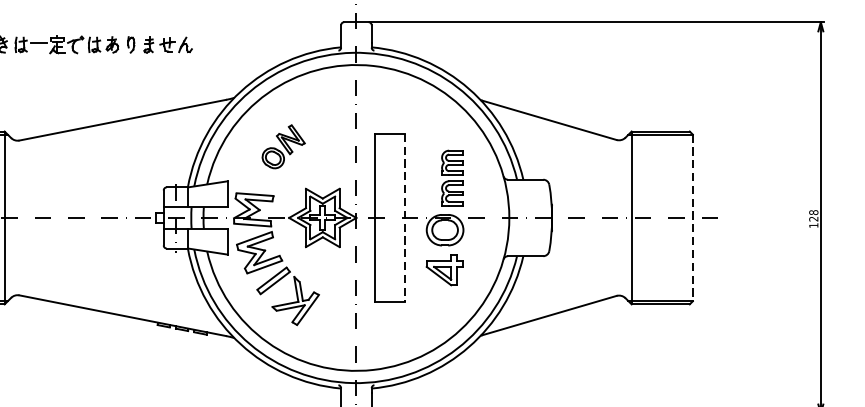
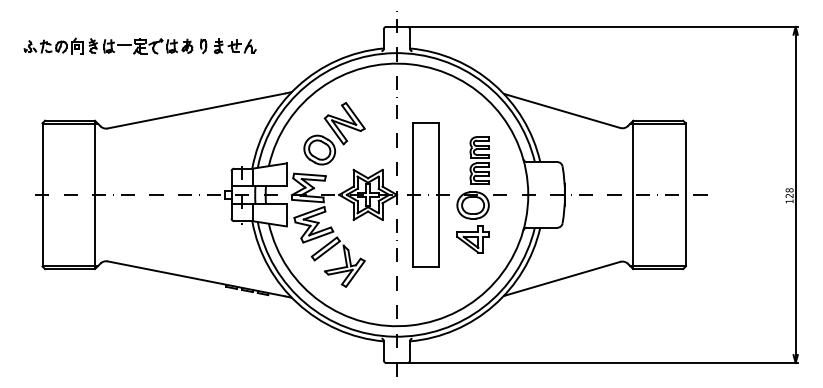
part: (283, 146) -> (334, 133), size x1.67
line: (692, 217) -> (685, 194), dashed -> solid
line: (404, 218) -> (438, 195), dashed -> solid

